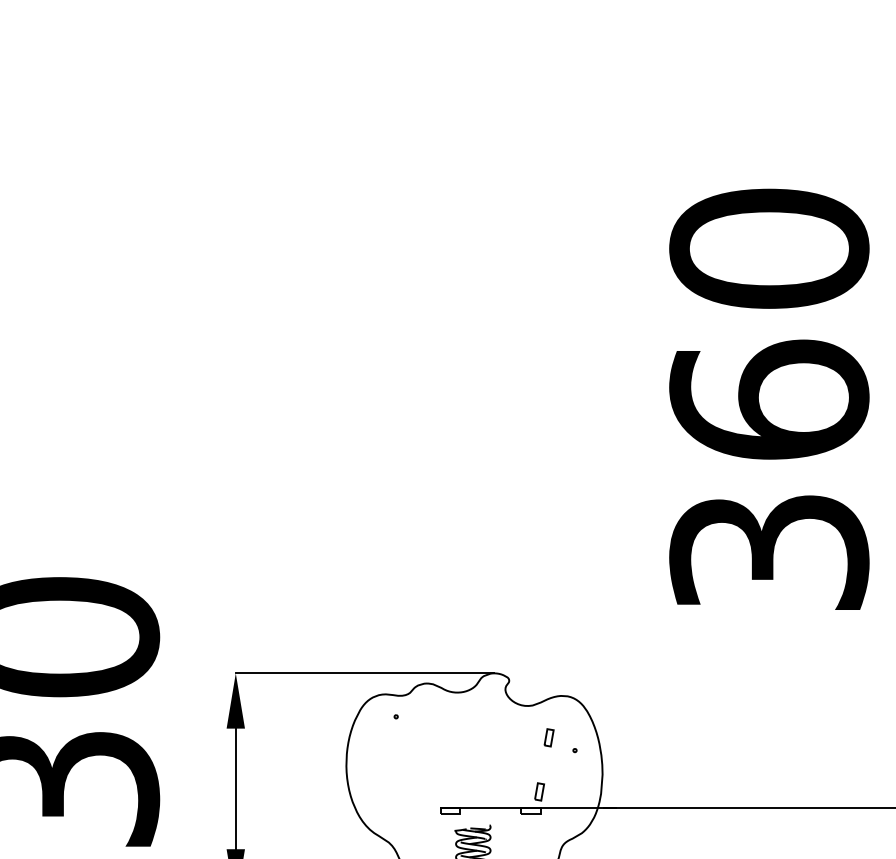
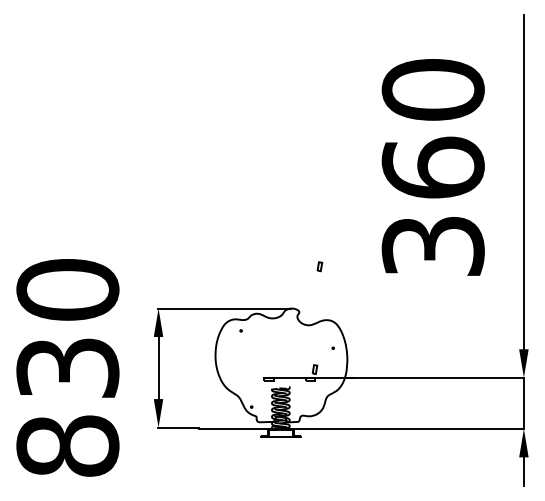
part: (548, 737) -> (319, 266), moved

